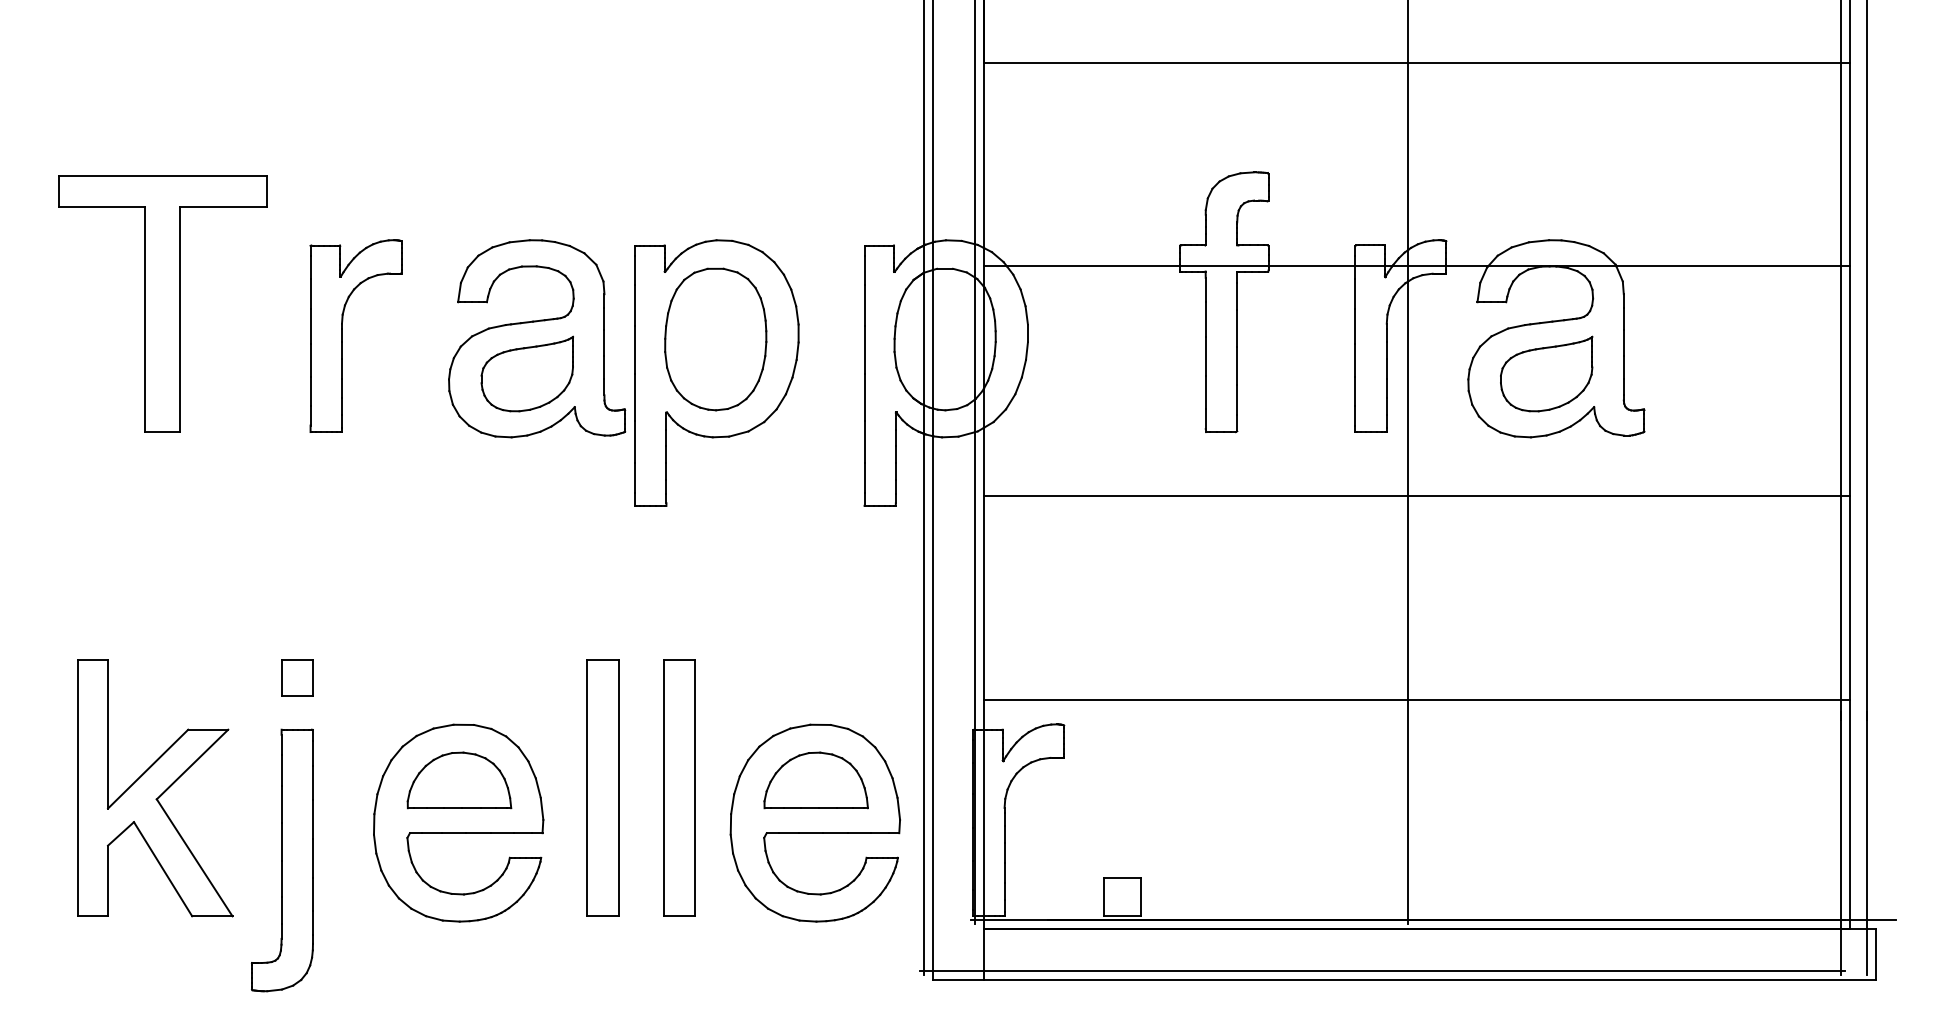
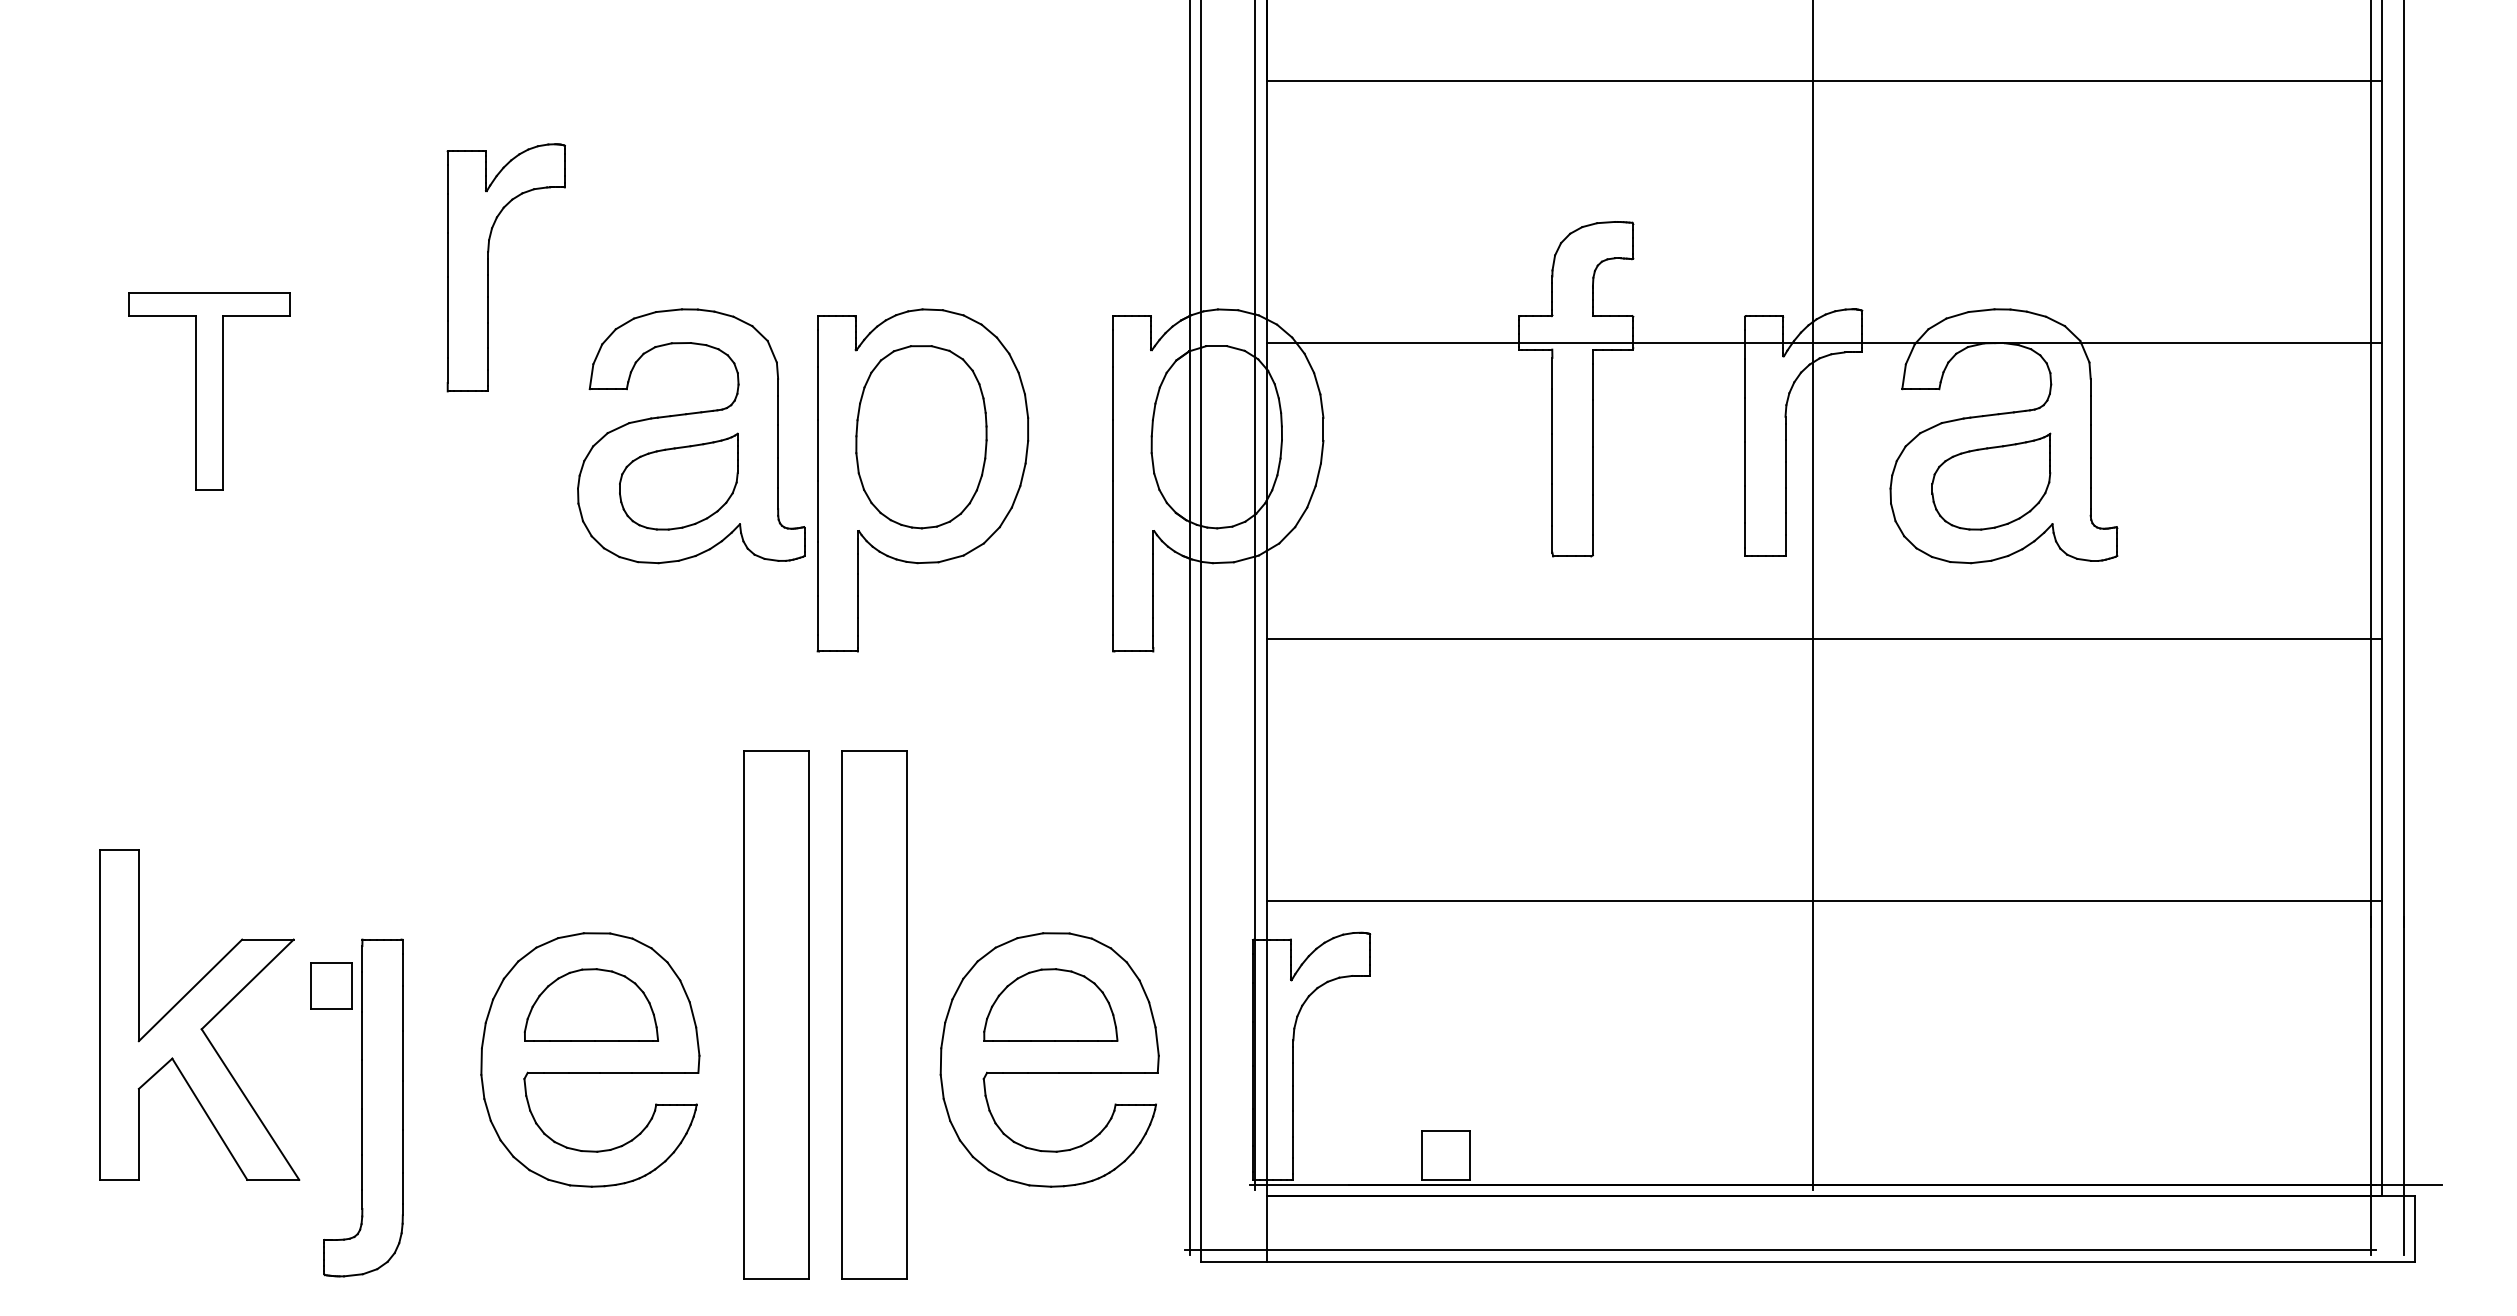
part: (162, 304) -> (209, 391), size x0.6
part: (342, 335) -> (488, 267), moved
part: (297, 677) -> (331, 985), moved
part: (603, 787) -> (776, 1014), size x1.6
part: (679, 787) -> (874, 1014), size x1.6

